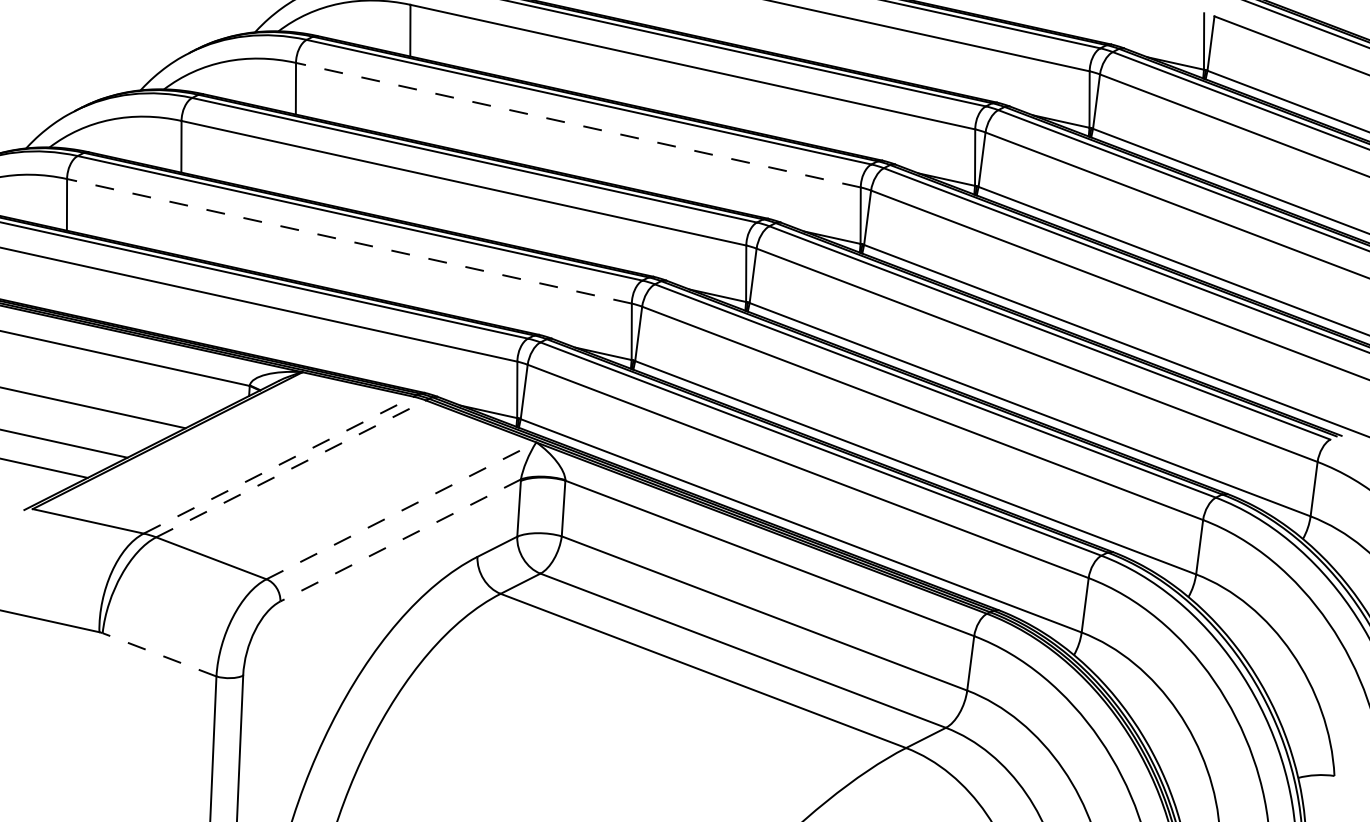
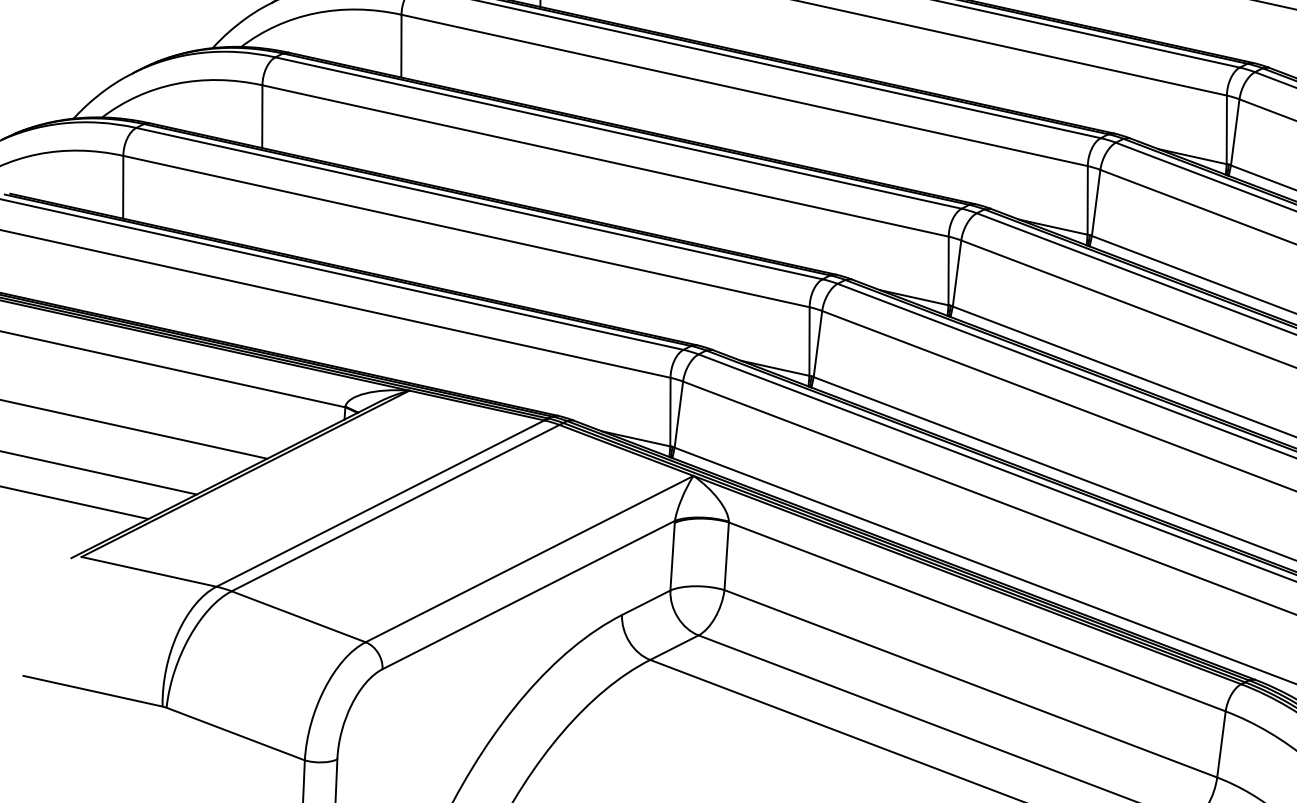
line: (577, 125) -> (743, 90), dashed -> solid
line: (348, 241) -> (465, 231), dashed -> solid
line: (279, 464) -> (381, 502), dashed -> solid
line: (291, 468) -> (396, 507), dashed -> solid
line: (401, 510) -> (529, 558), dashed -> solid
line: (400, 540) -> (528, 595), dashed -> solid
line: (159, 654) -> (235, 733), dashed -> solid

